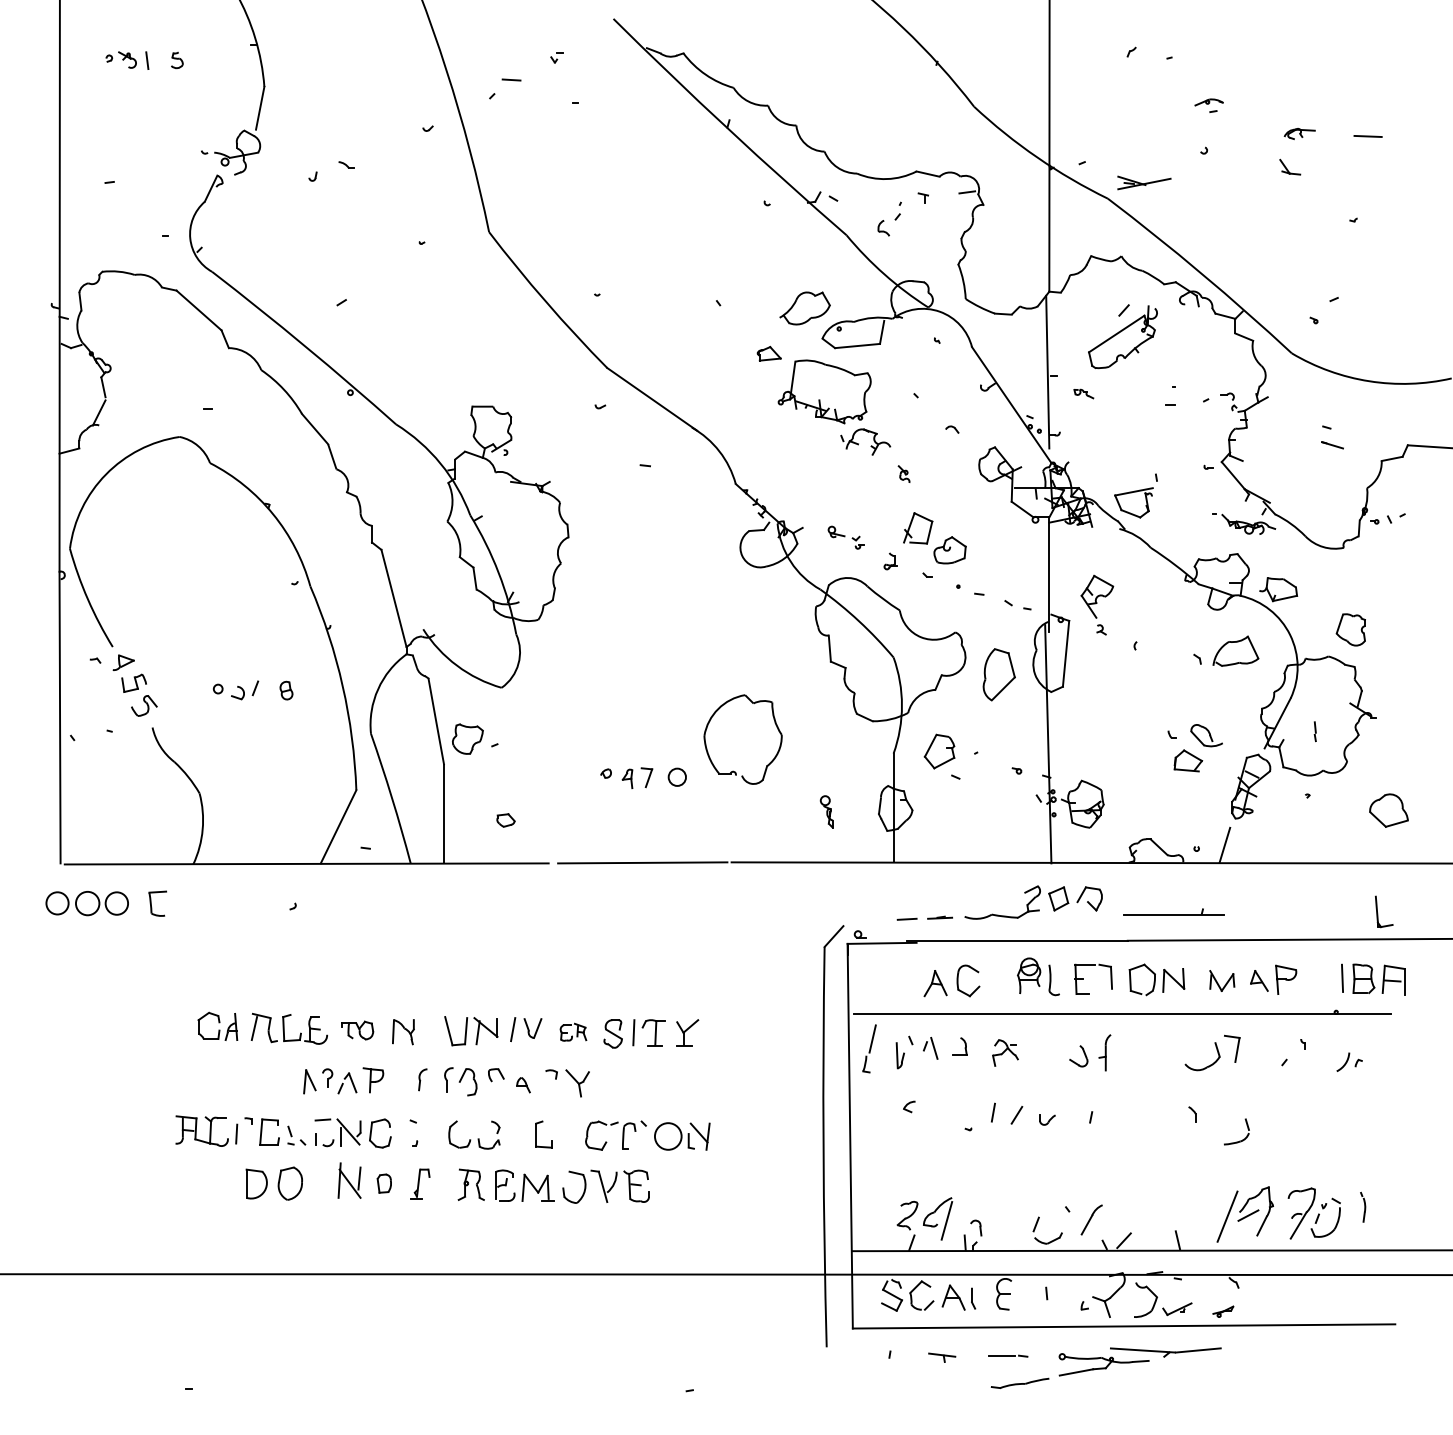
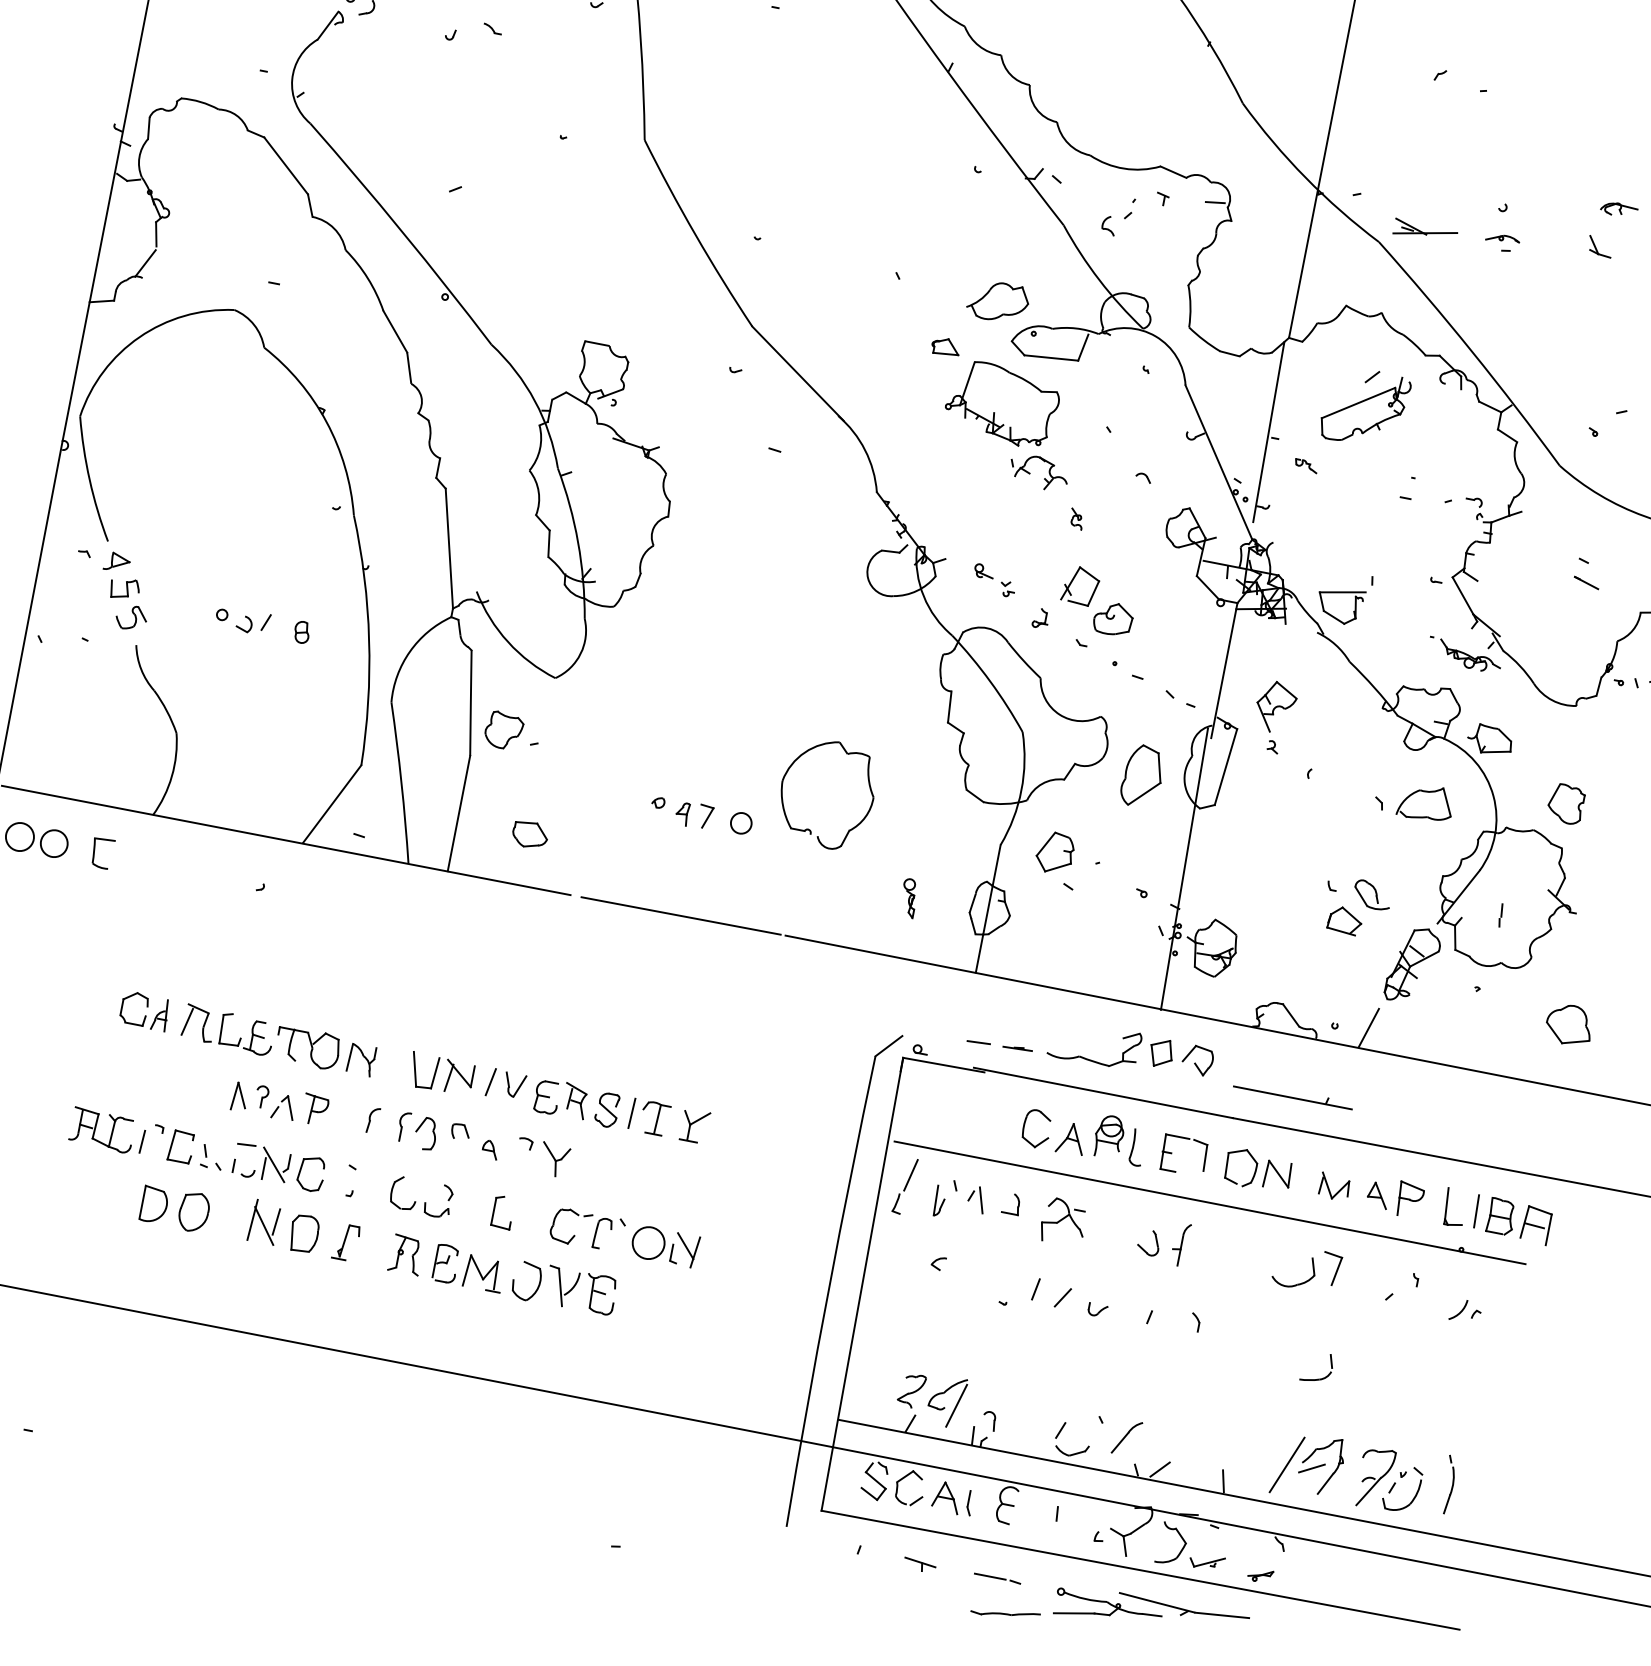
part: (1208, 105) -> (1501, 242), moved
part: (505, 820) -> (529, 834), size x1.67
part: (1378, 913) -> (1447, 1208), moved
part: (935, 983) -> (1071, 1138), moved
part: (357, 1030) -> (307, 1047), size x1.67
part: (573, 1032) -> (561, 1099), size x1.67
part: (1005, 1052) -> (1063, 1221), size x1.43
part: (1192, 1114) -> (1195, 1322), moved
part: (384, 1183) -> (304, 1233), size x1.67
part: (1362, 1207) -> (1447, 1484), size x1.67

